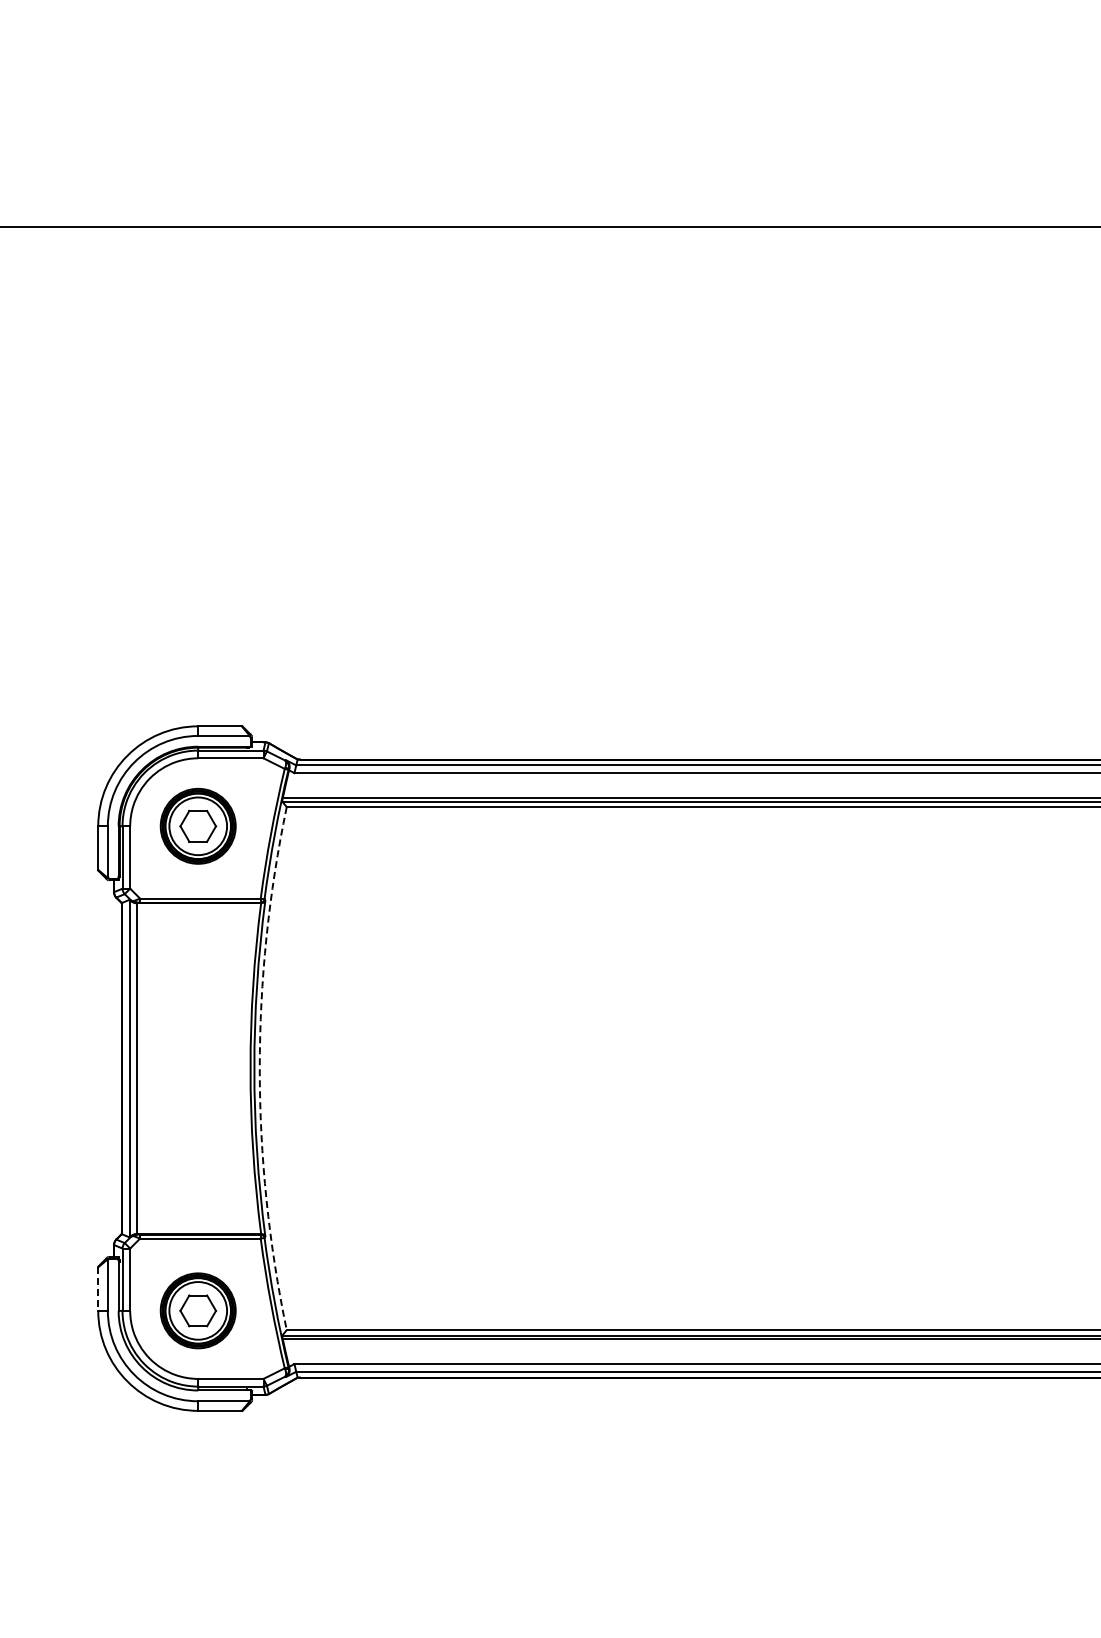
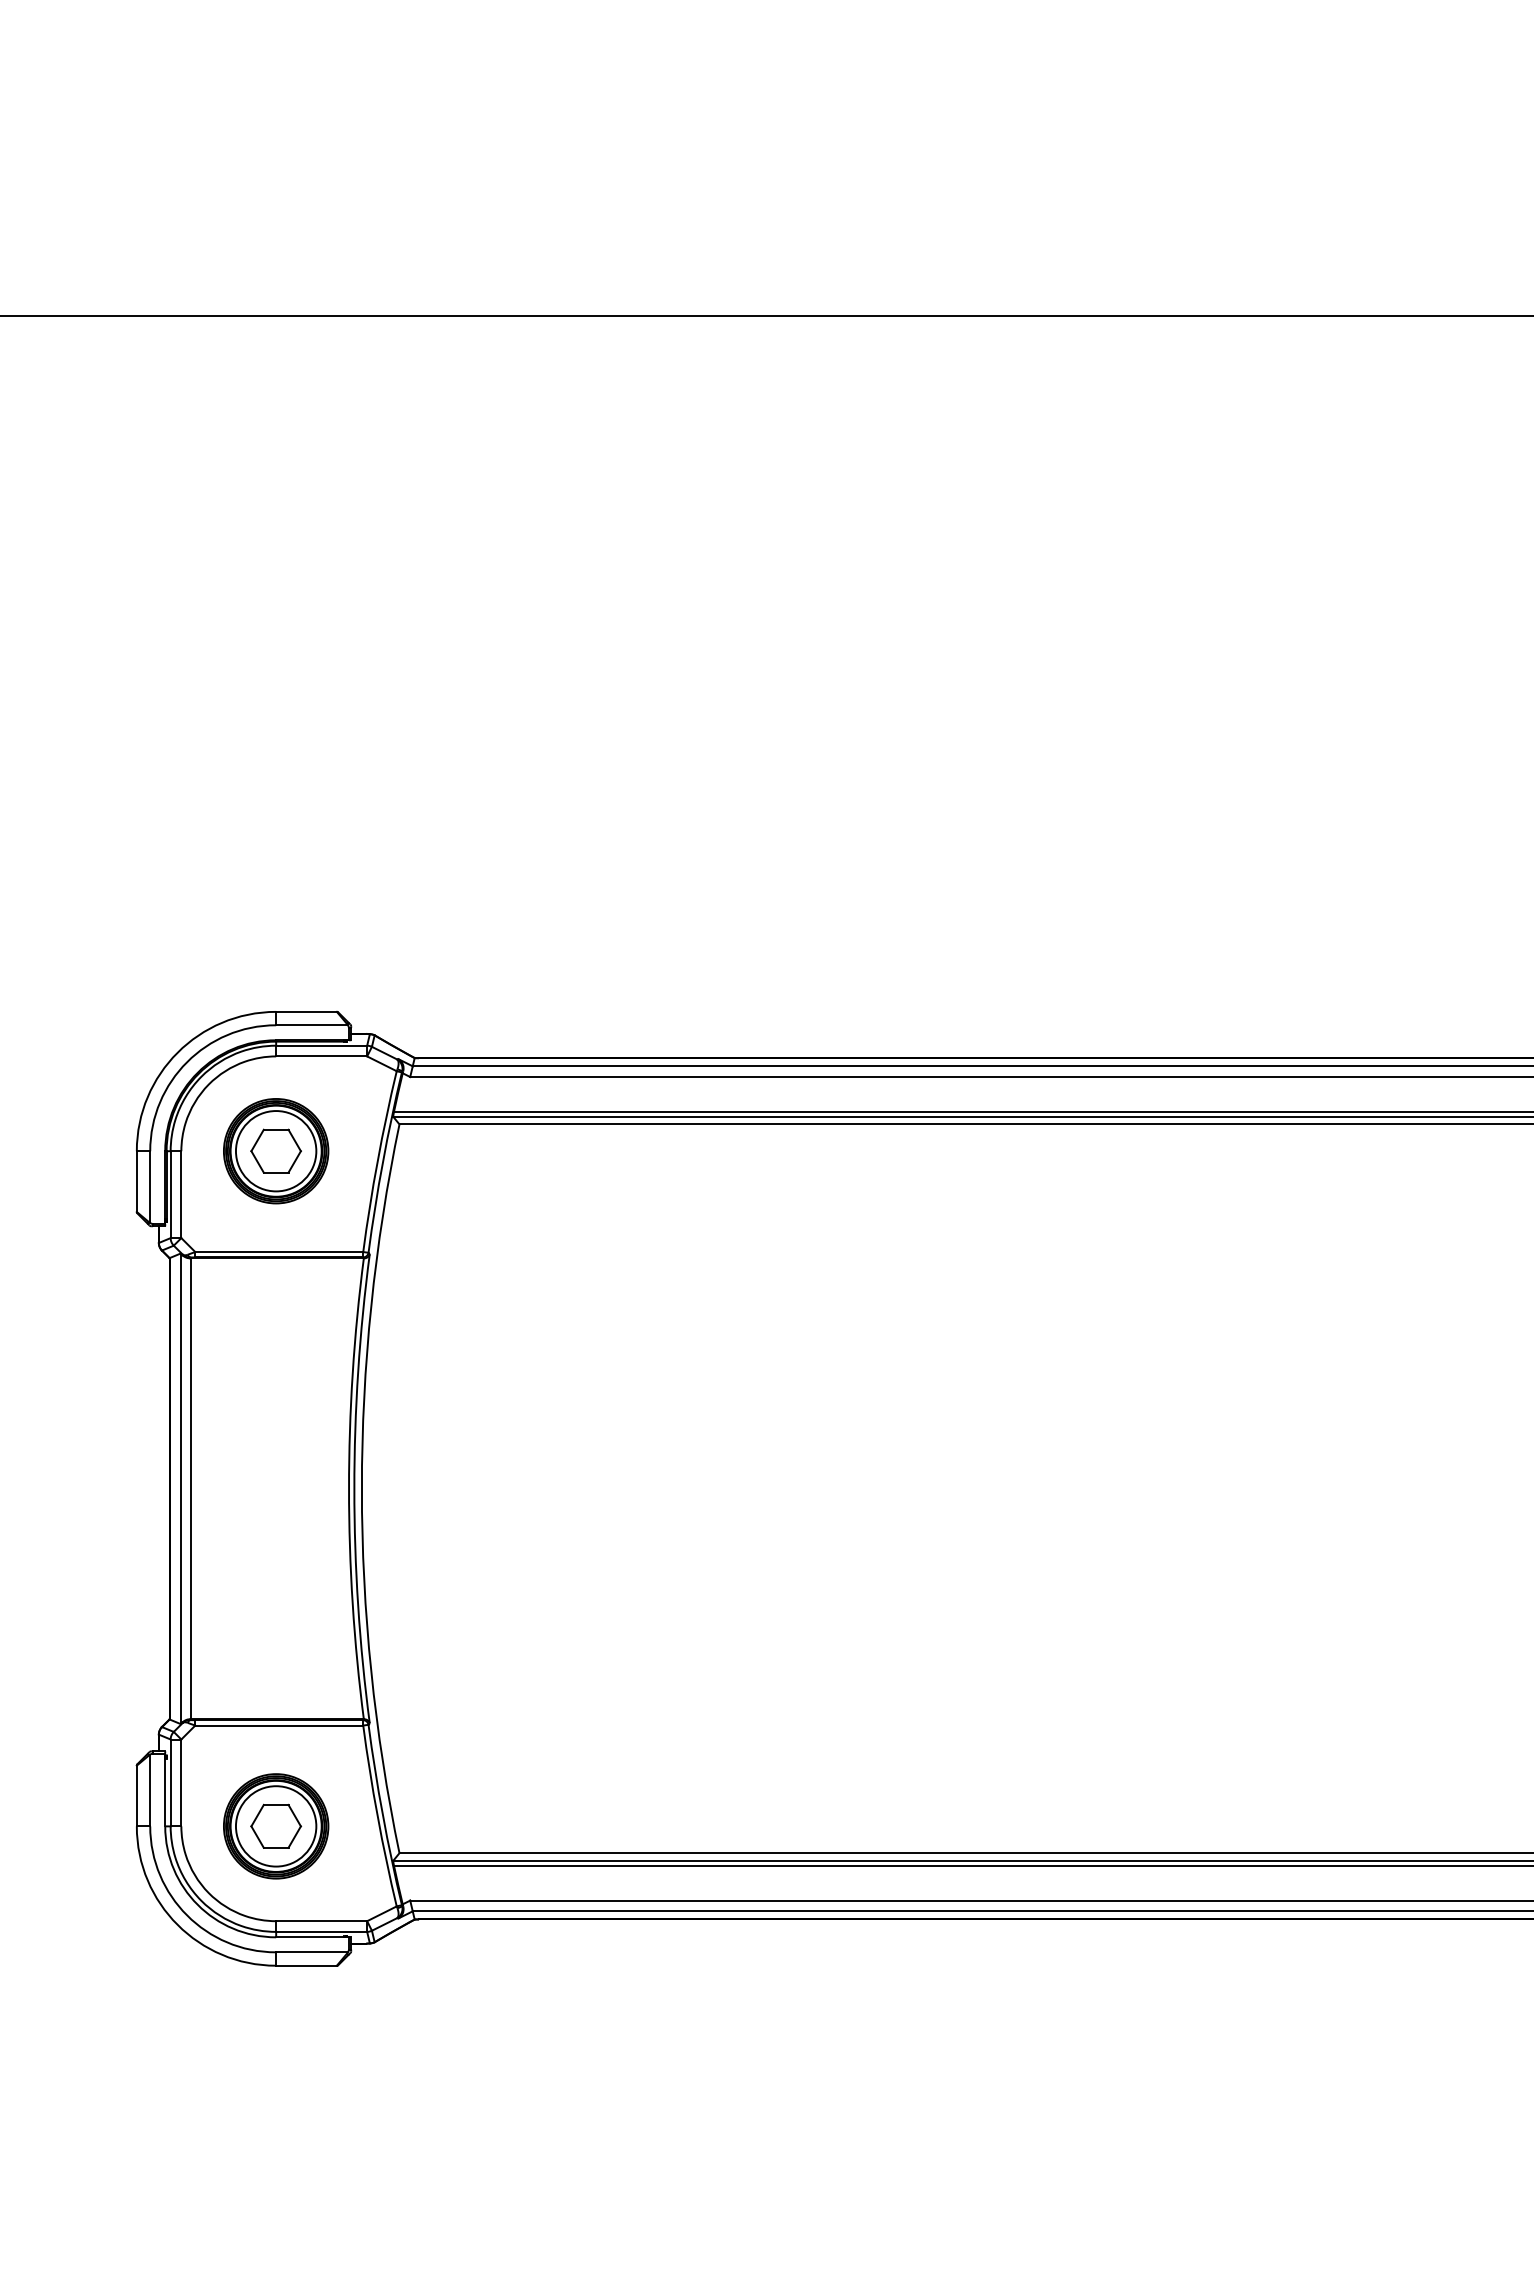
arc: (259, 1068) -> (361, 1488), dashed -> solid
line: (98, 1289) -> (137, 1796), dashed -> solid

